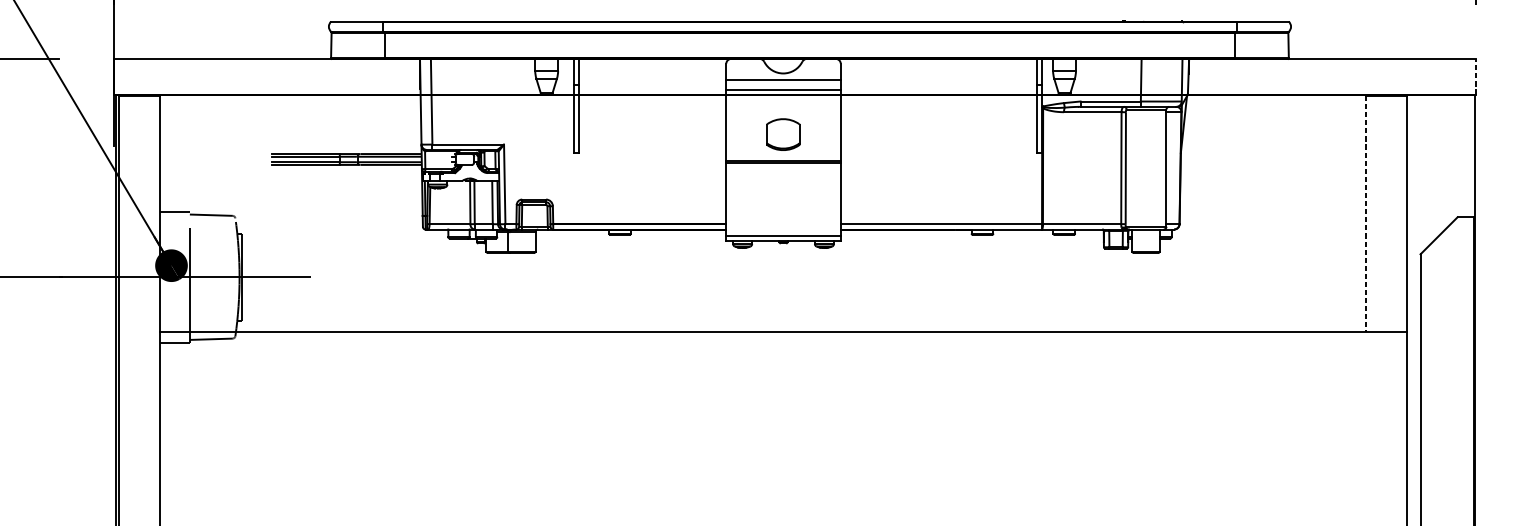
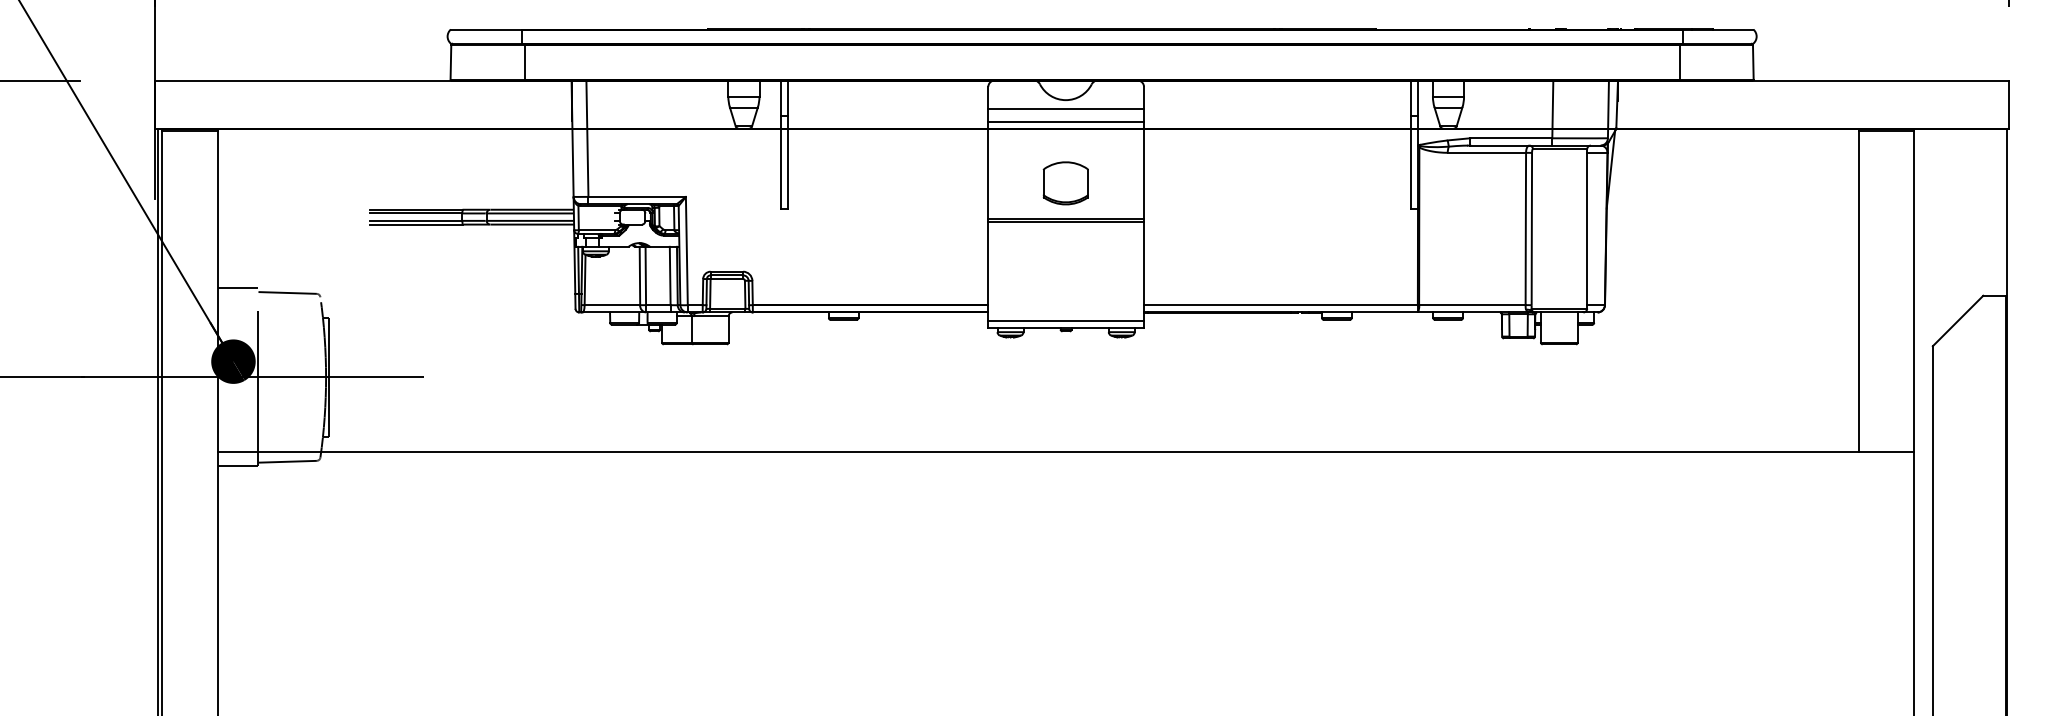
line: (1476, 76) -> (2008, 104), dashed -> solid
line: (1365, 214) -> (1858, 291), dashed -> solid

